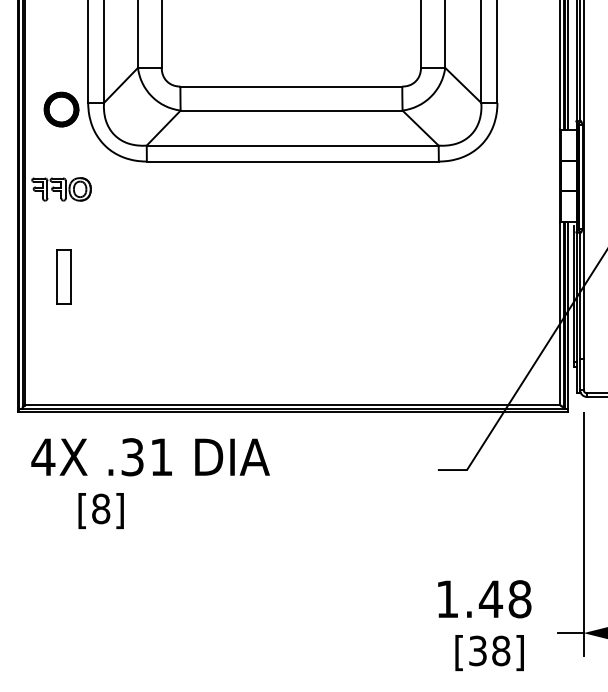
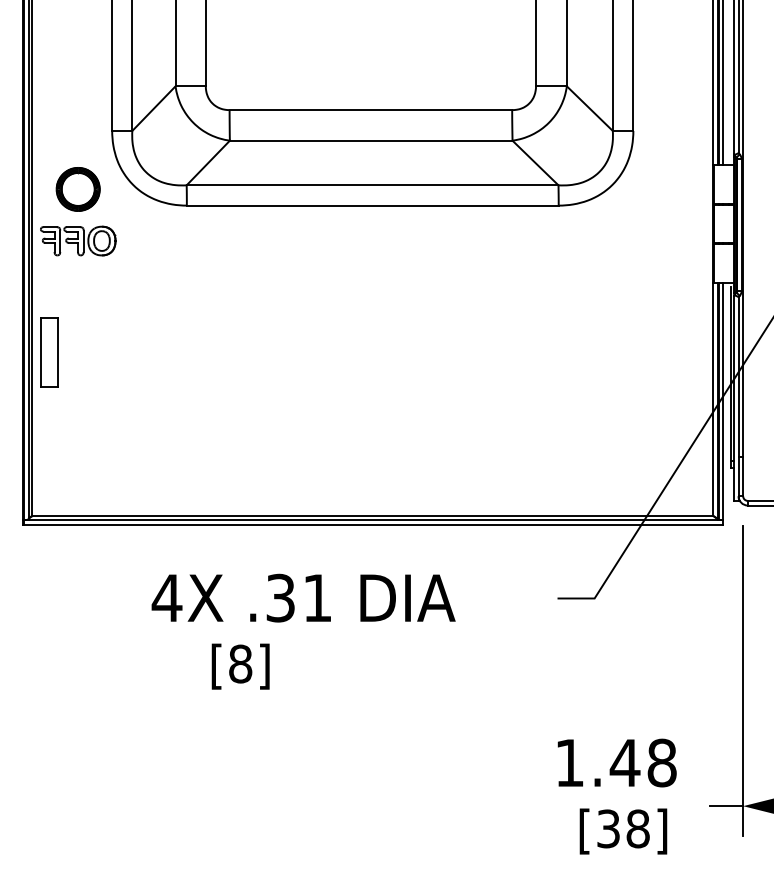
part: (60, 109) -> (77, 189), moved
part: (64, 276) -> (49, 352), moved
text: (150, 483) -> (303, 631), moved

